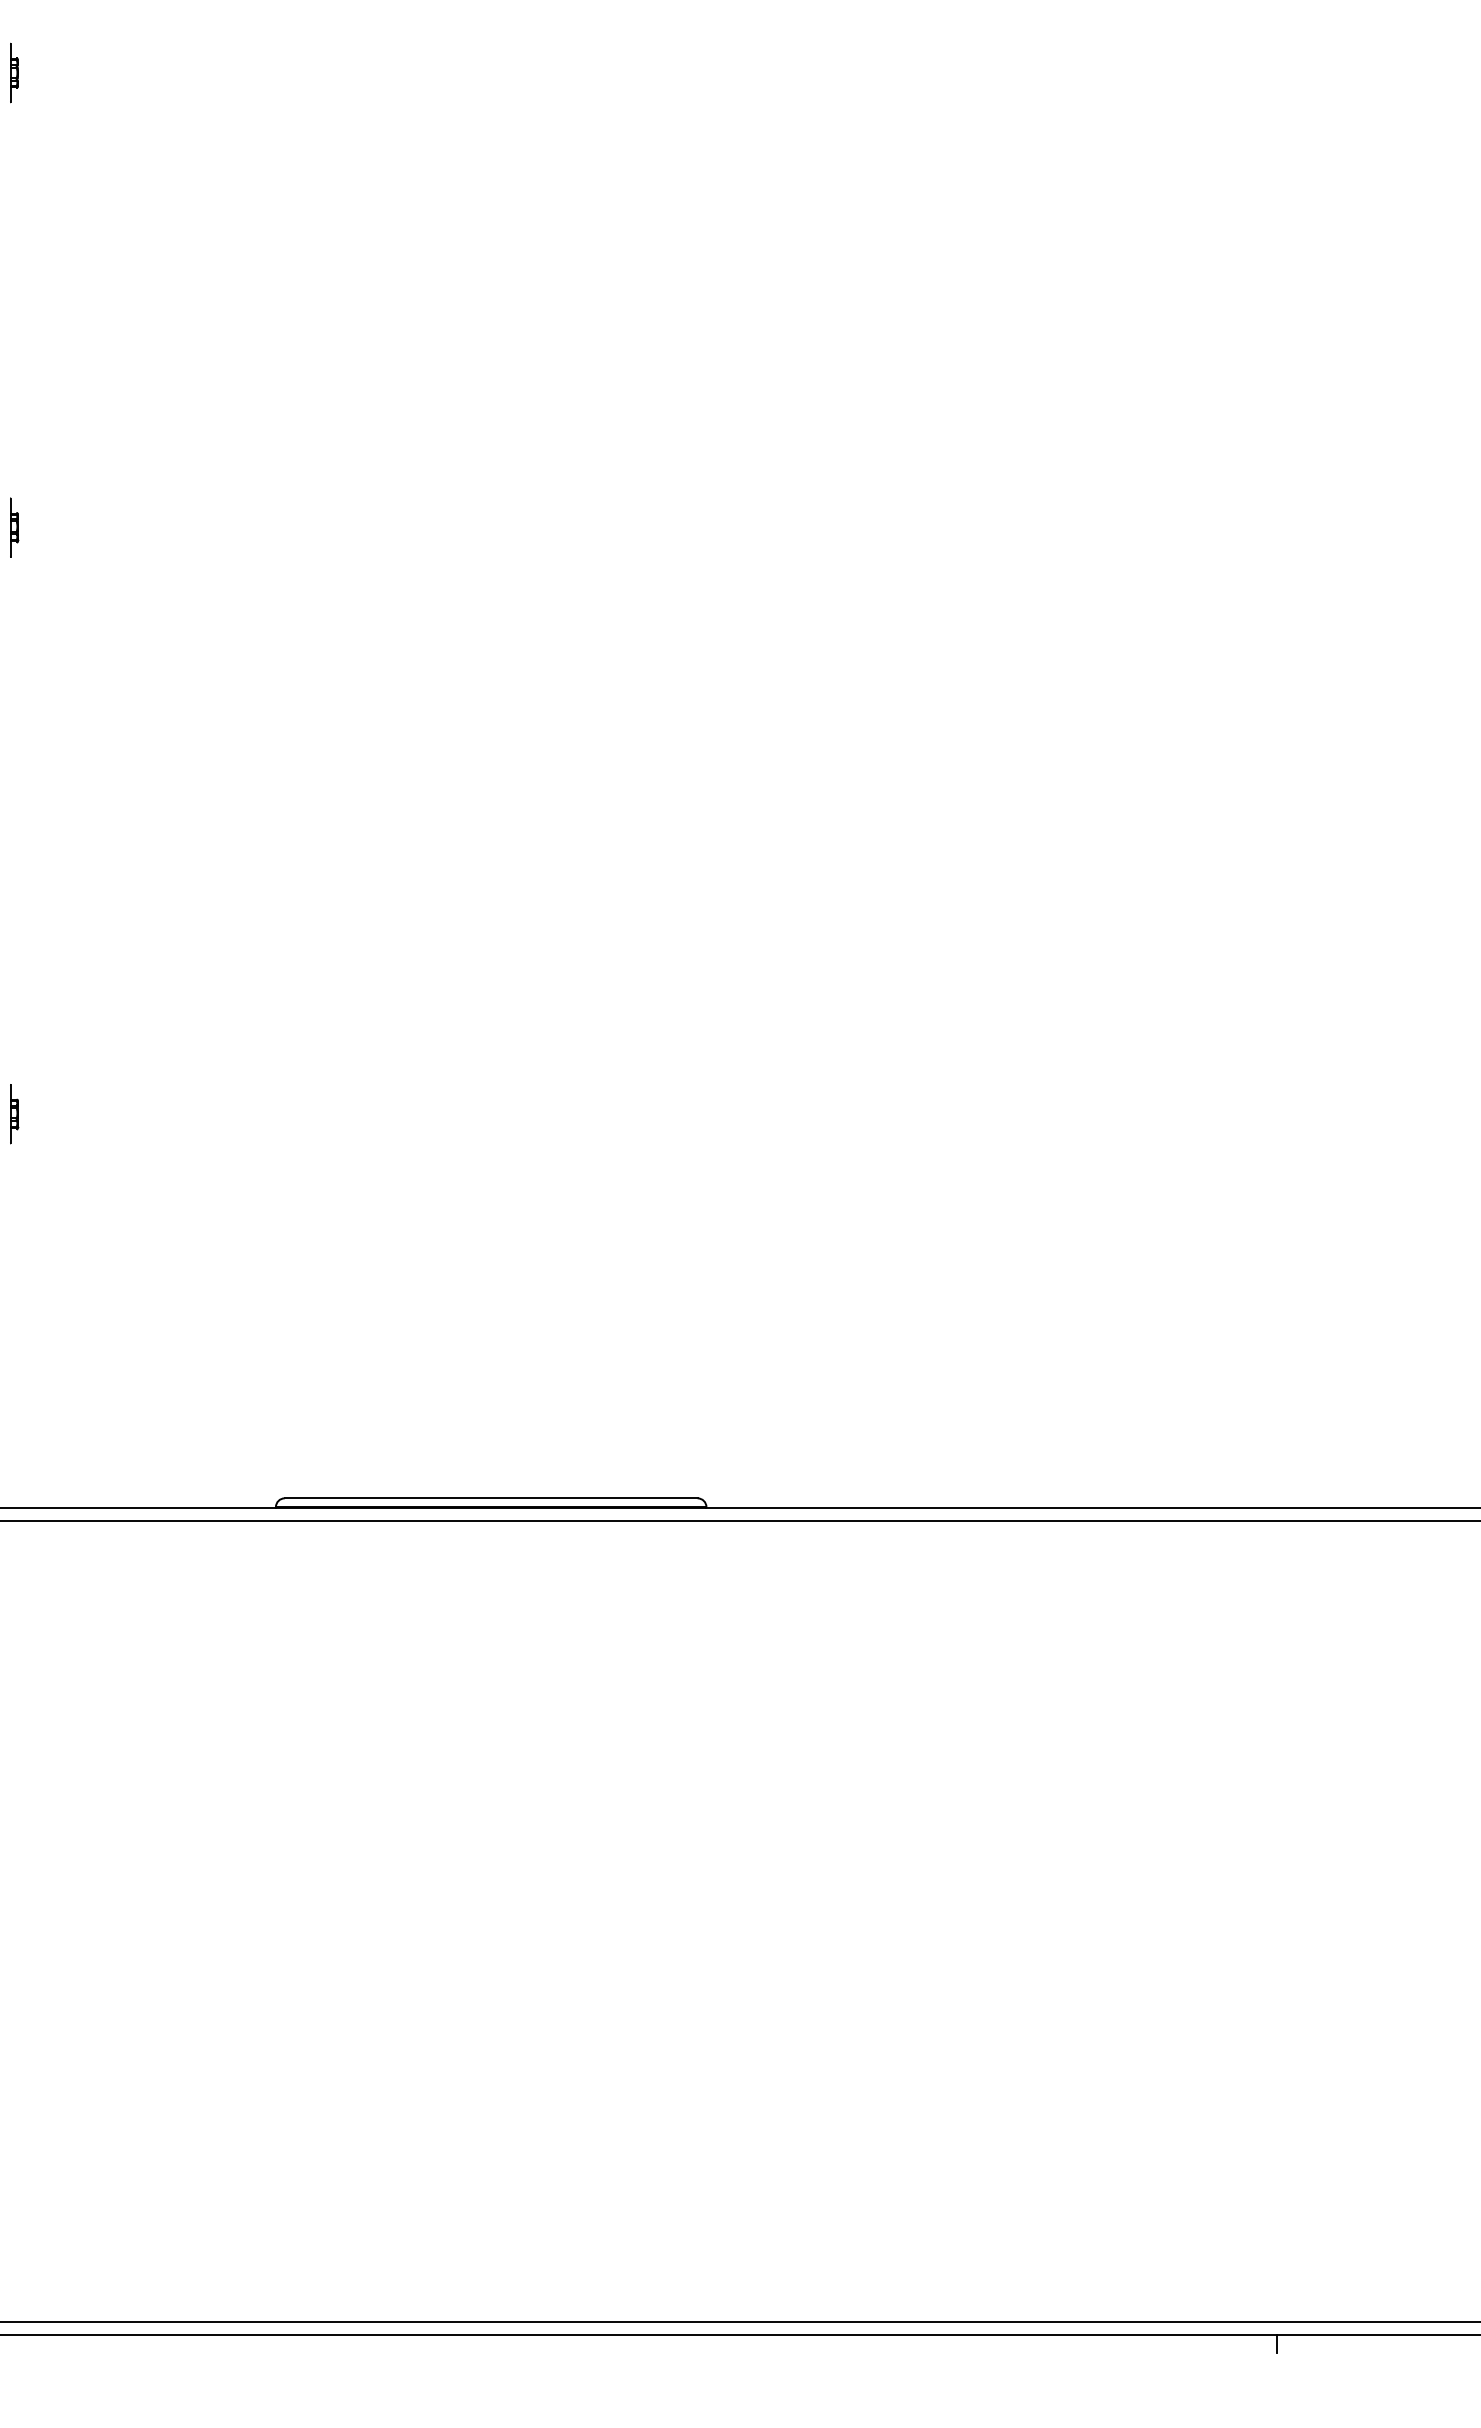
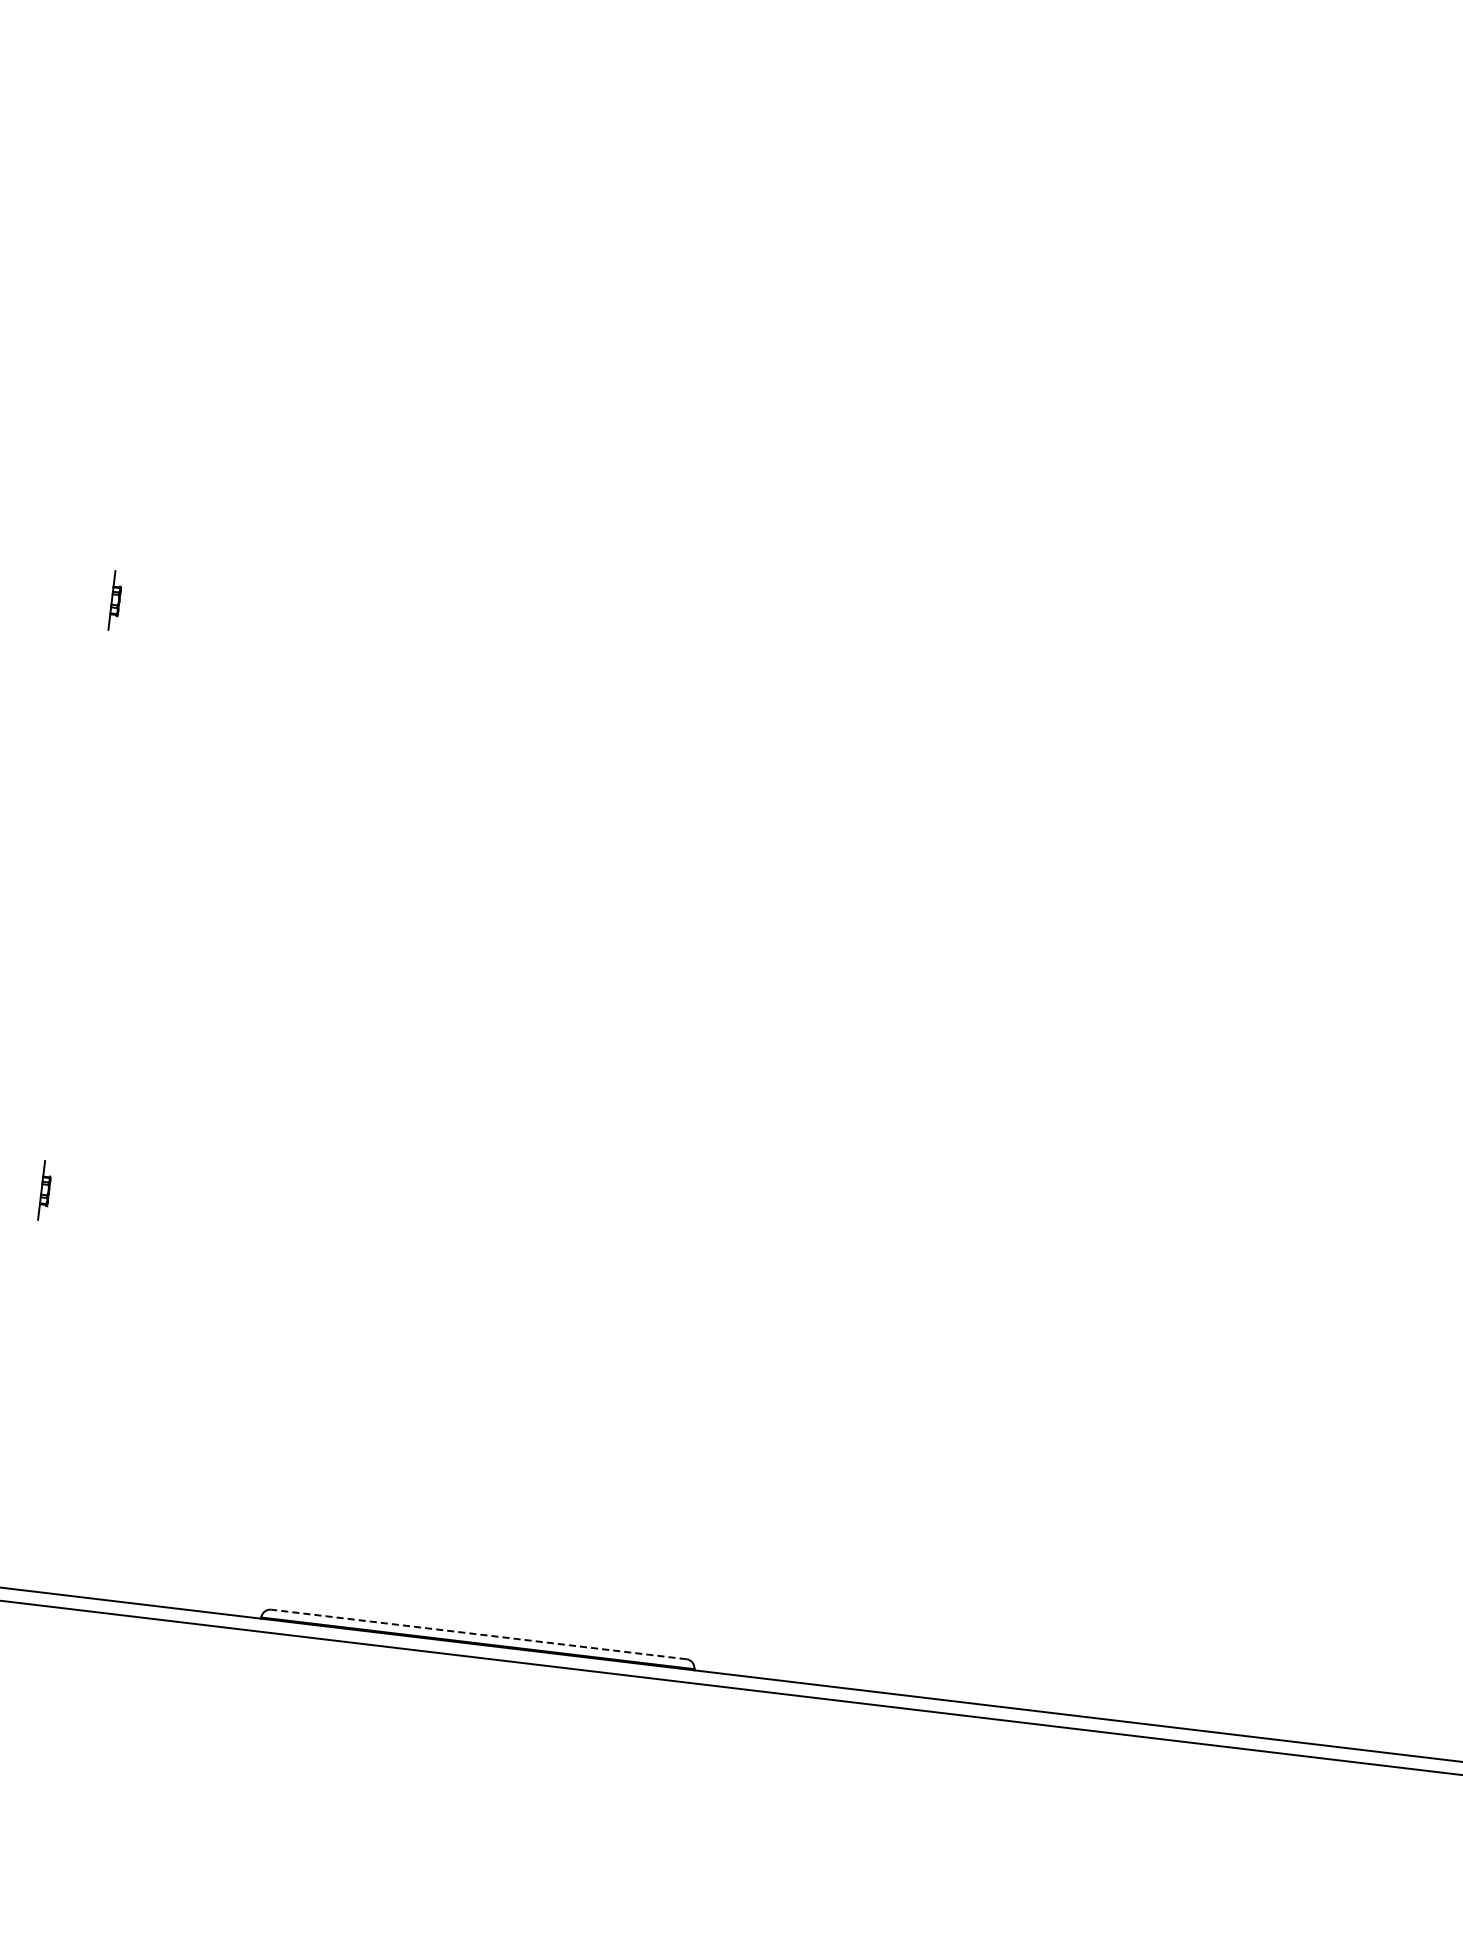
part: (14, 72) -> (170, 143), removed
line: (490, 1498) -> (478, 1634), solid -> dashed

